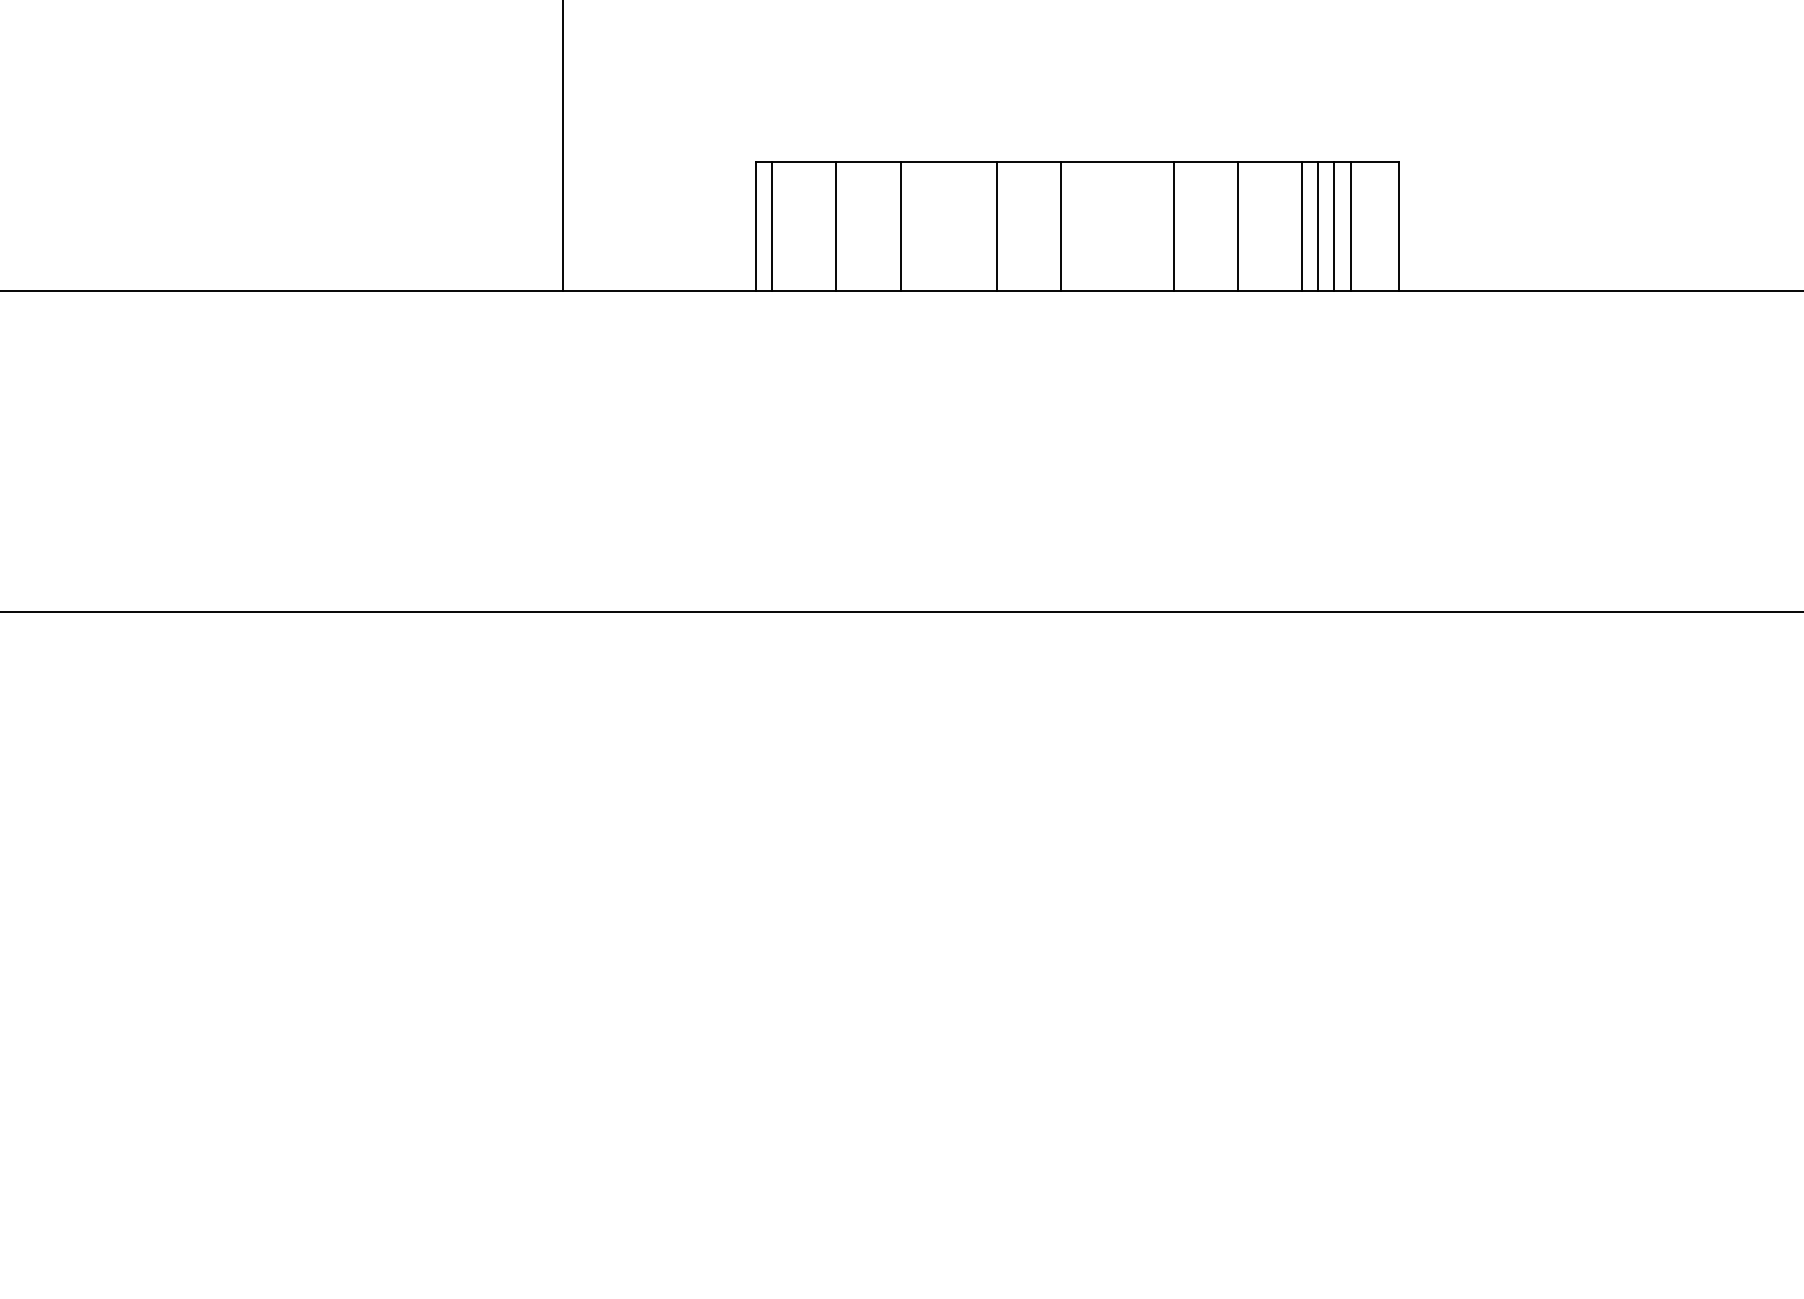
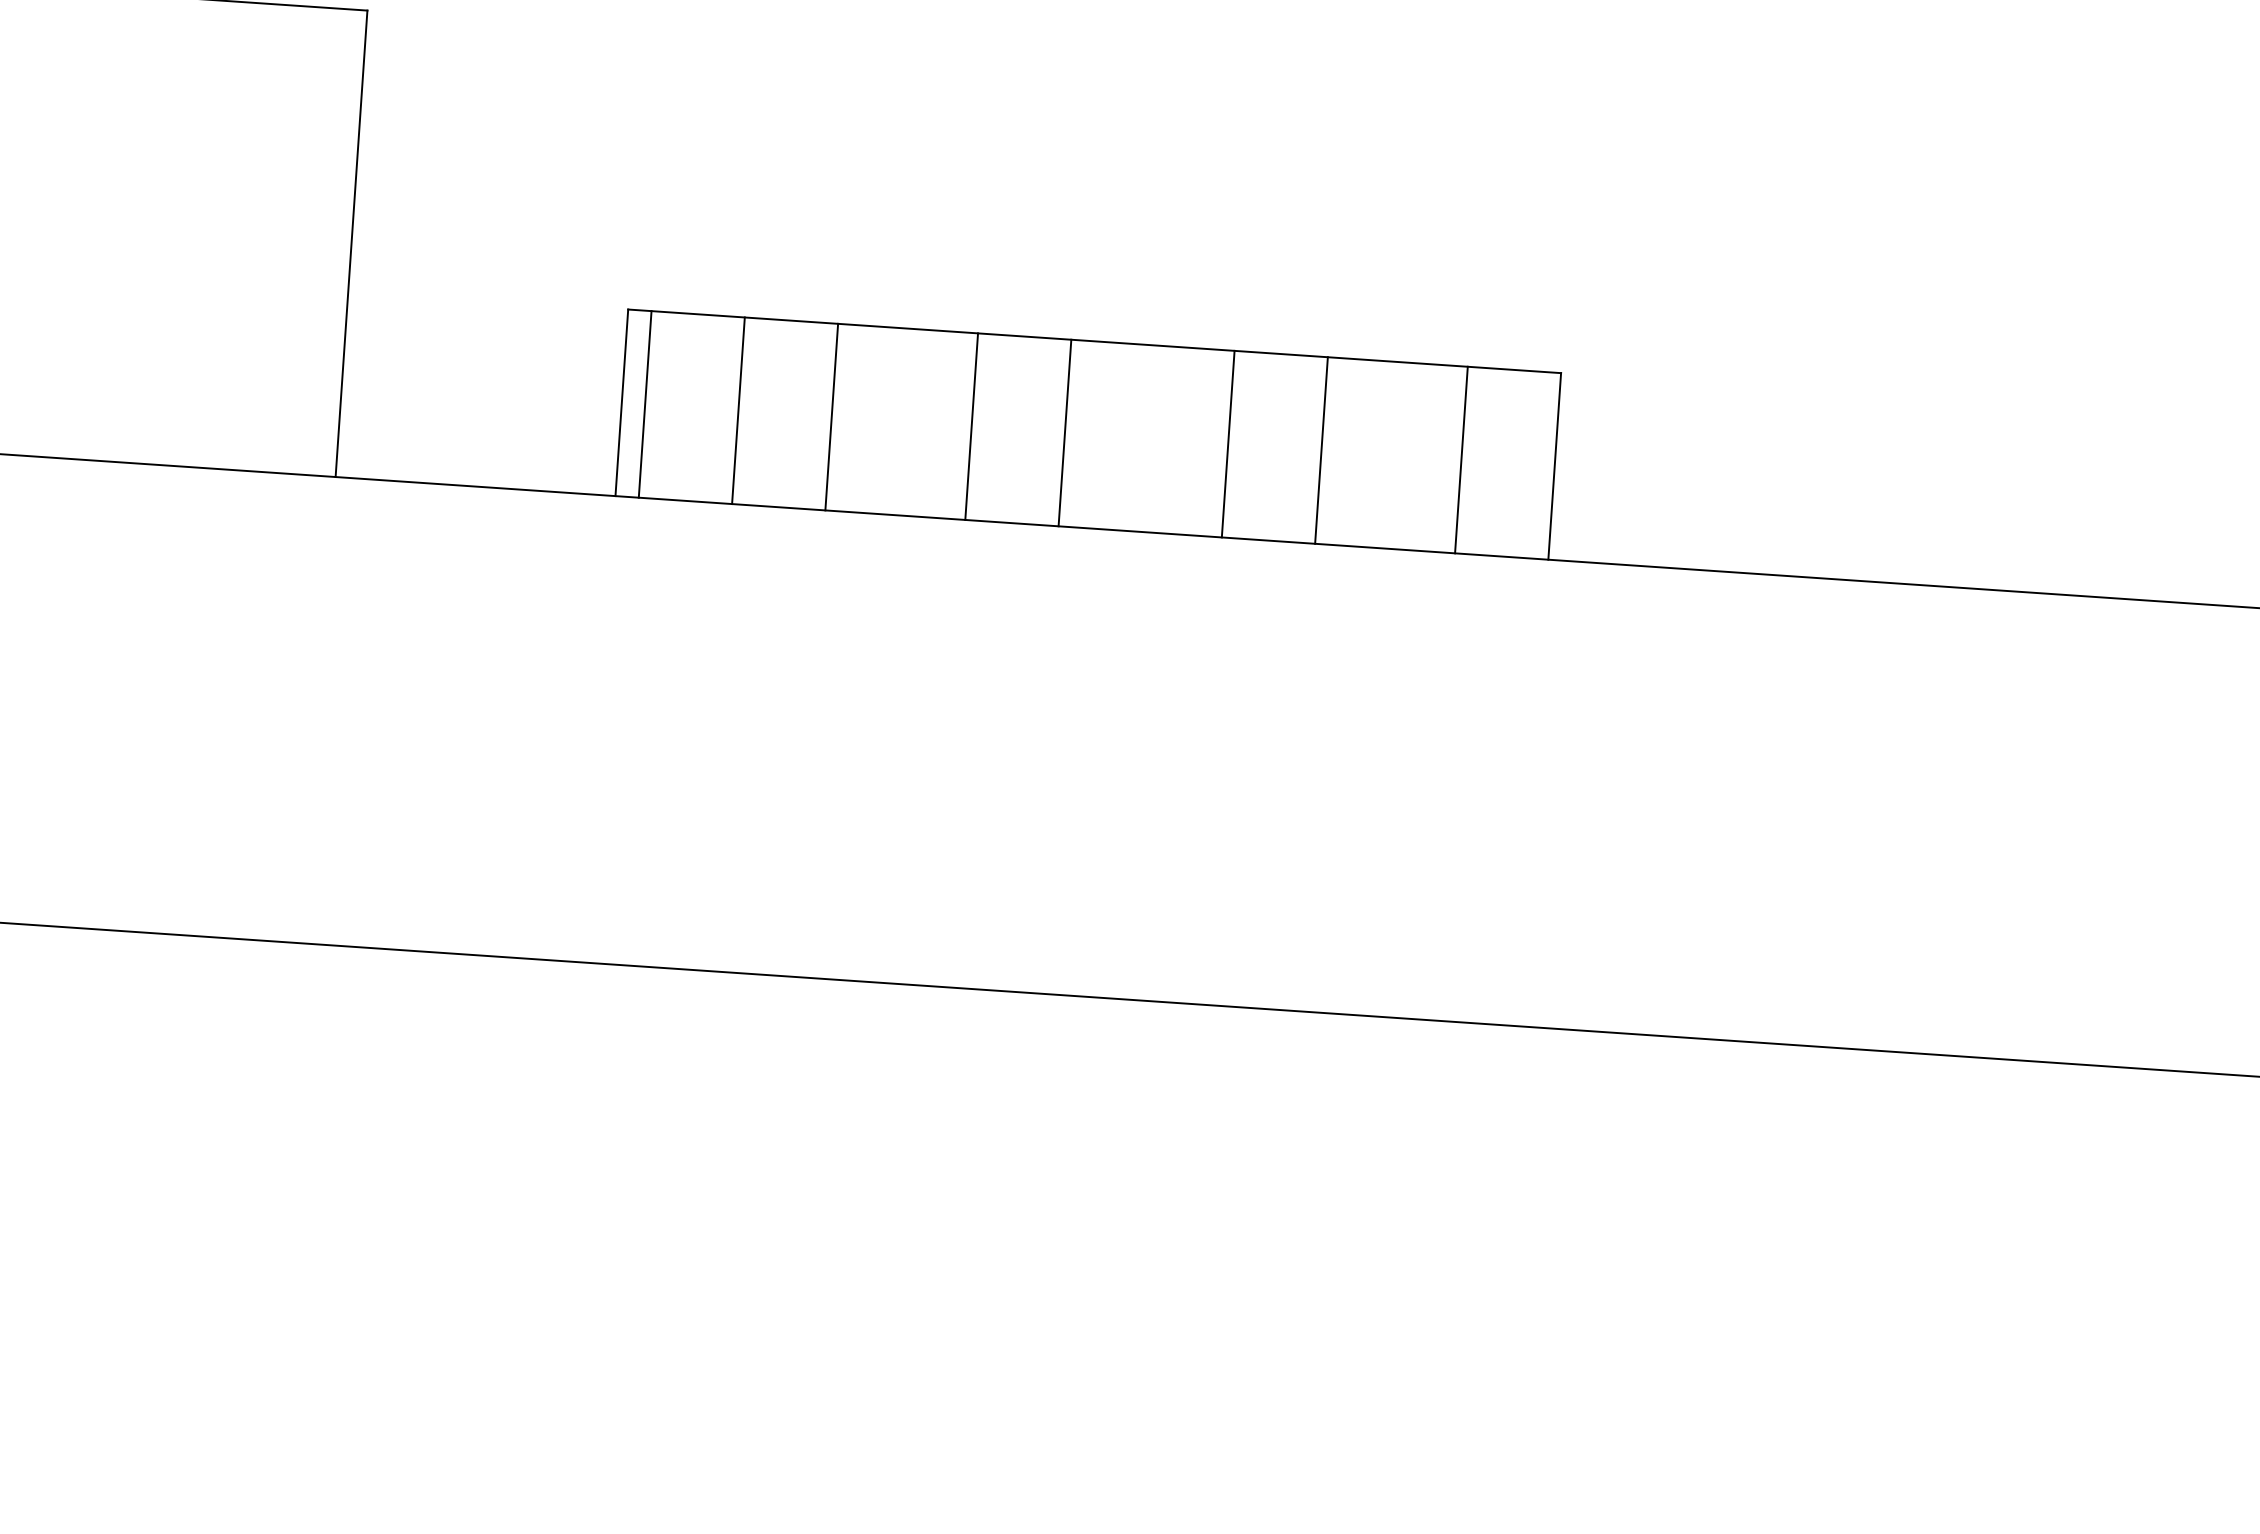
line: (1302, 226) -> (1415, 456), removed
line: (1318, 226) -> (1438, 458), removed
line: (1350, 226) -> (1484, 461), removed

